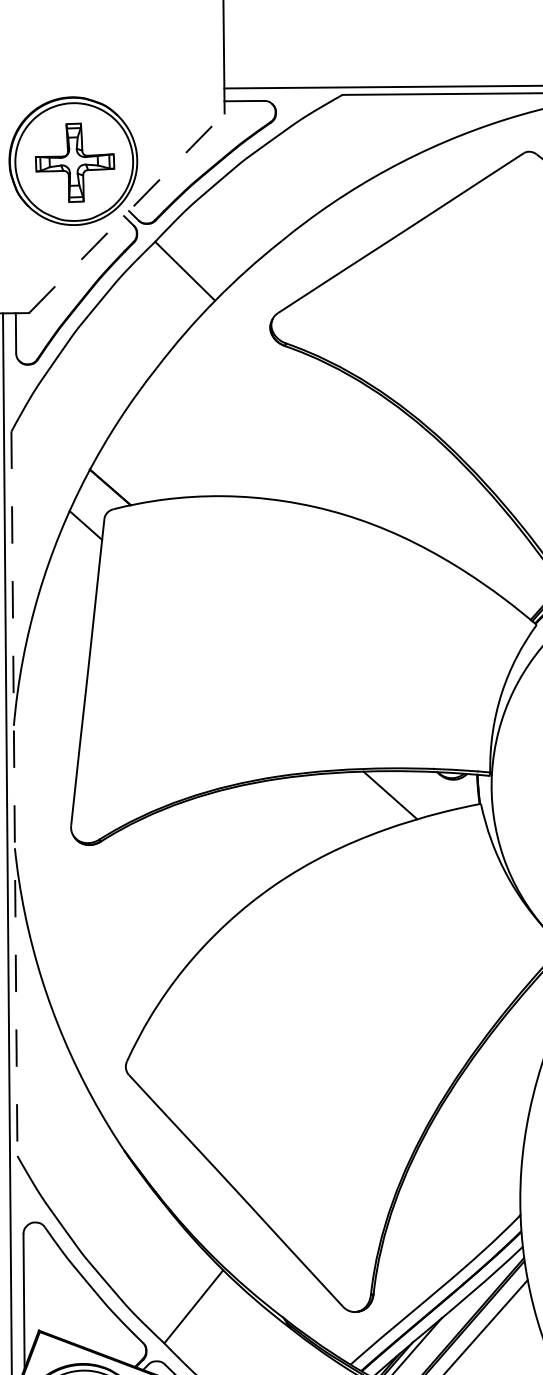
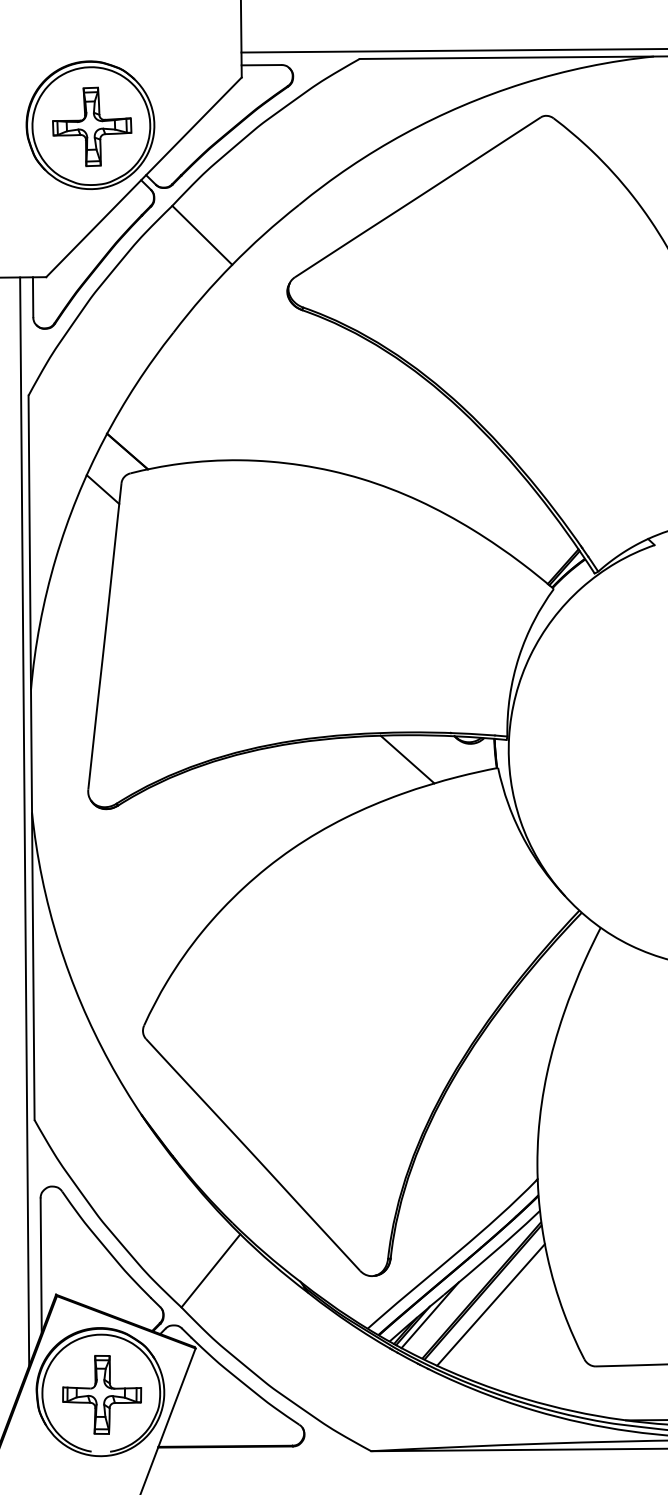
line: (127, 213) -> (144, 177), dashed -> solid
line: (14, 794) -> (31, 758), dashed -> solid

